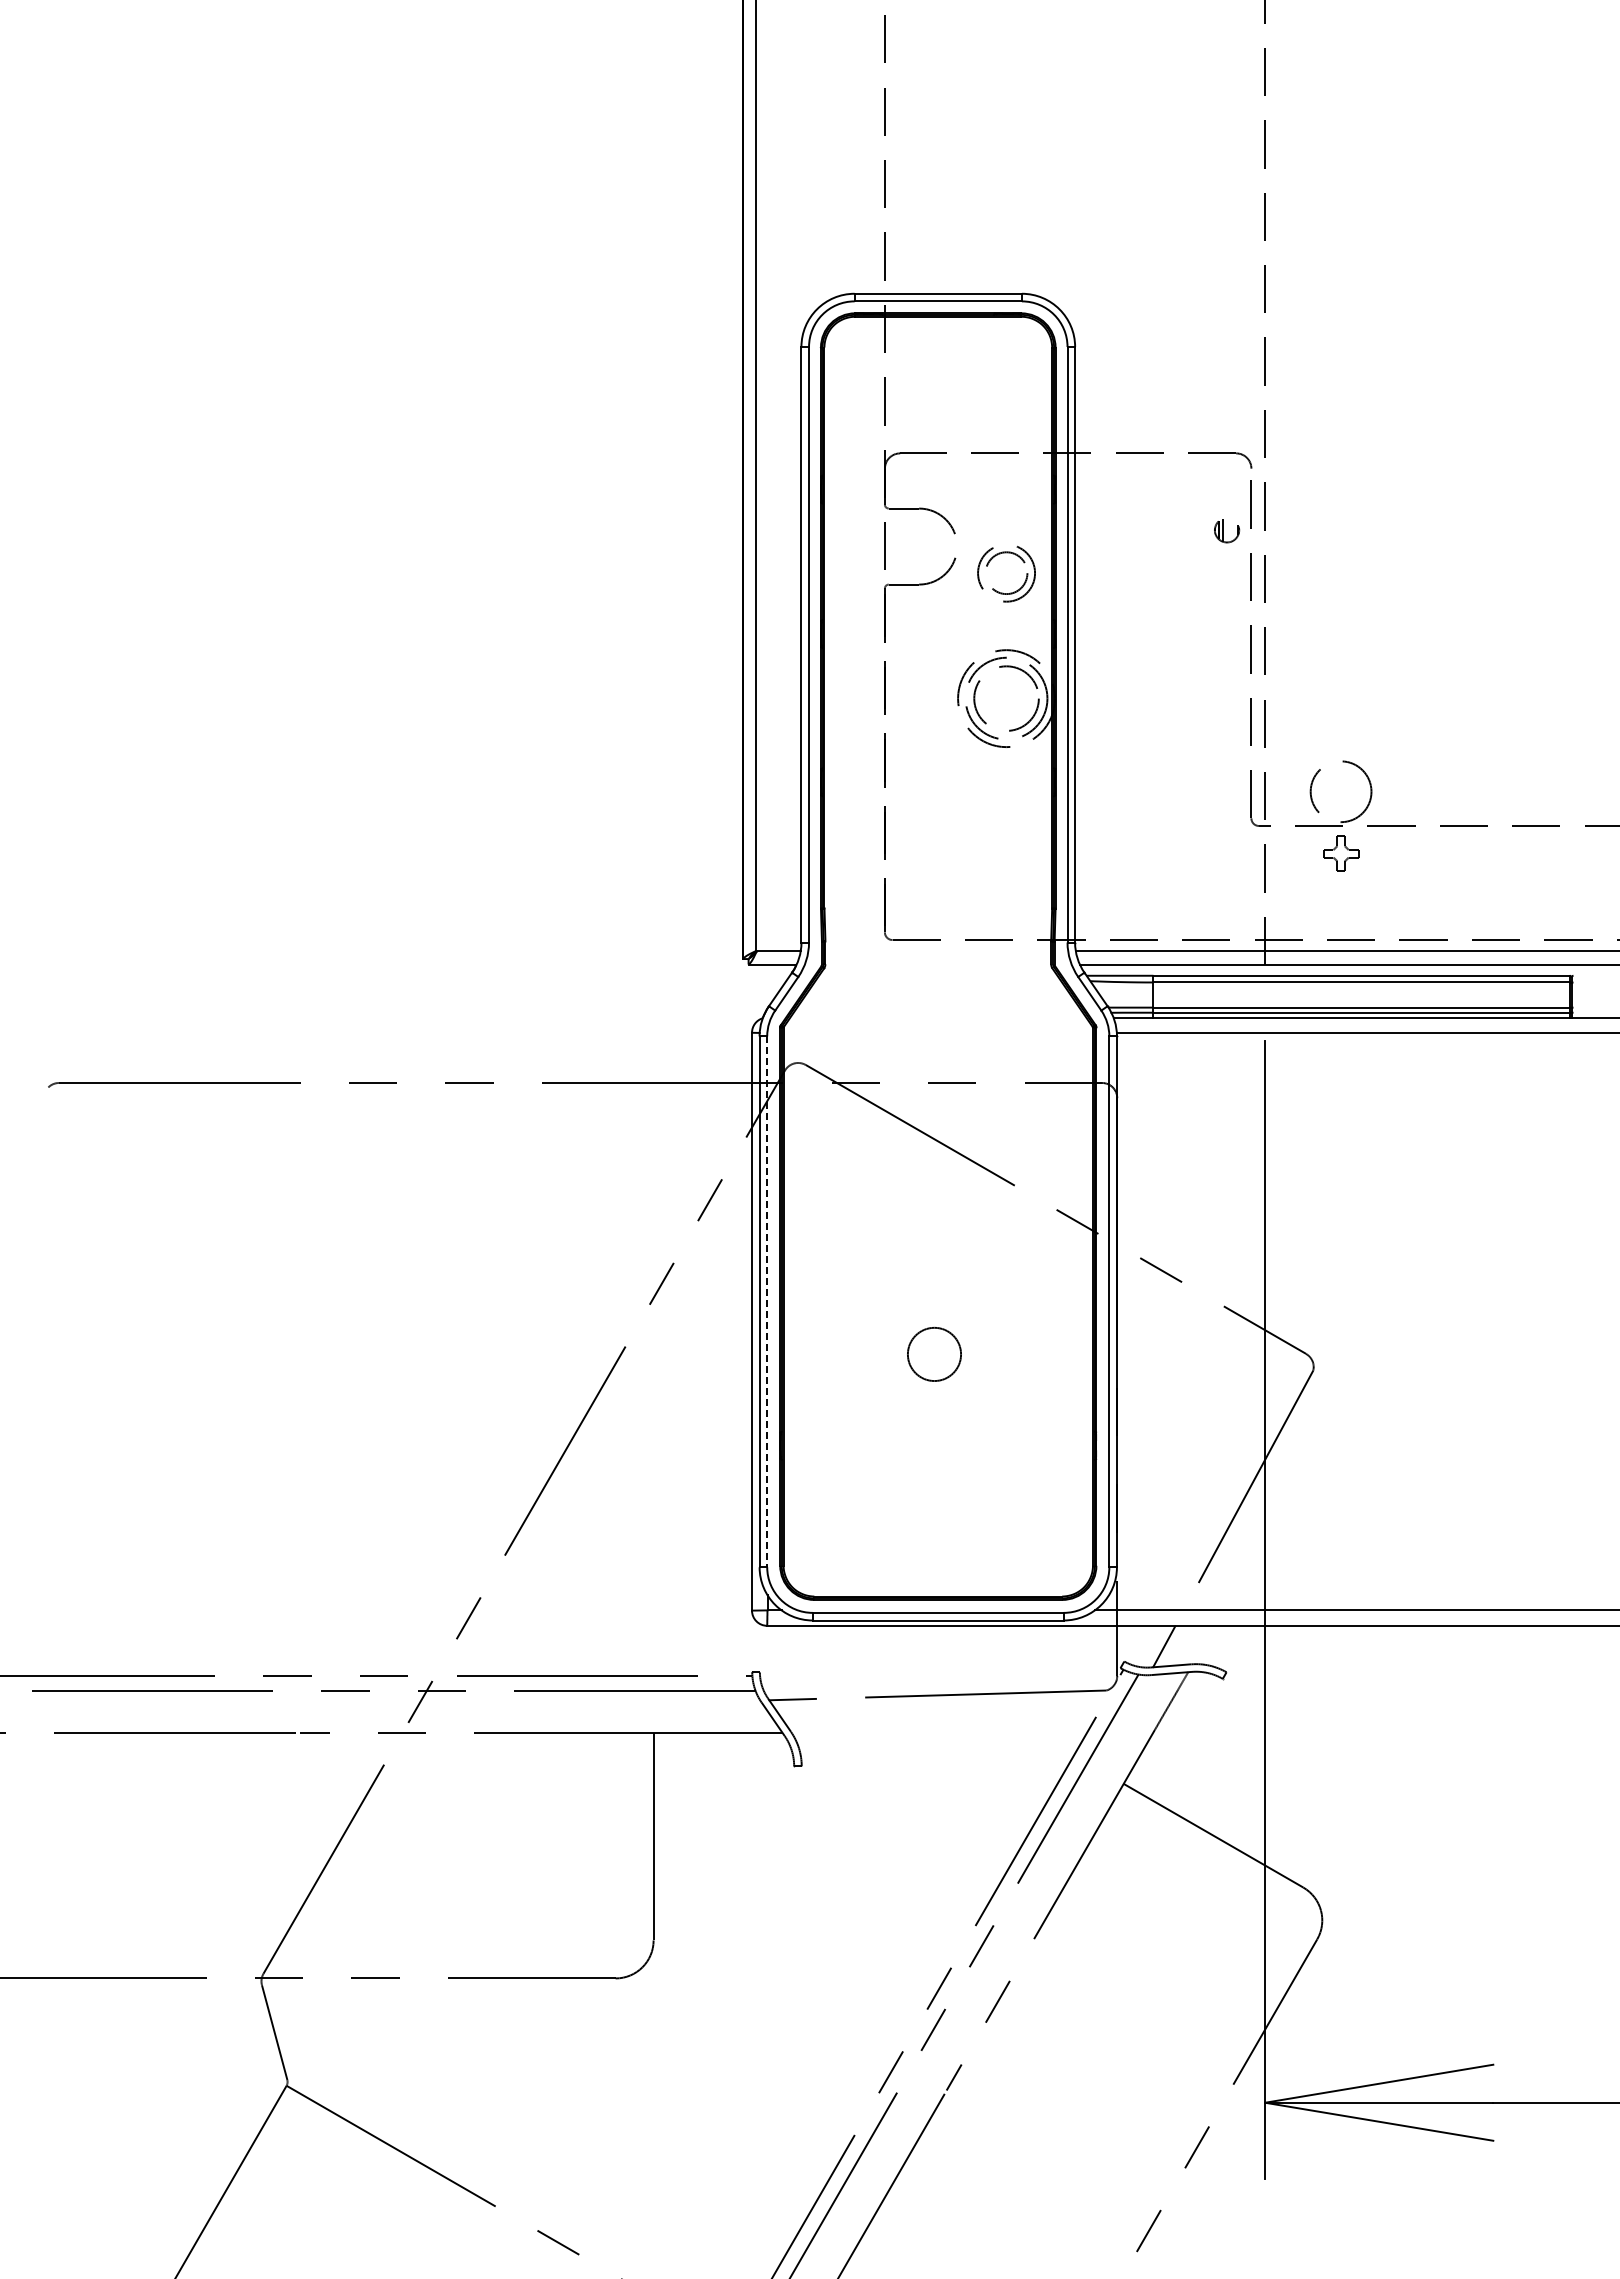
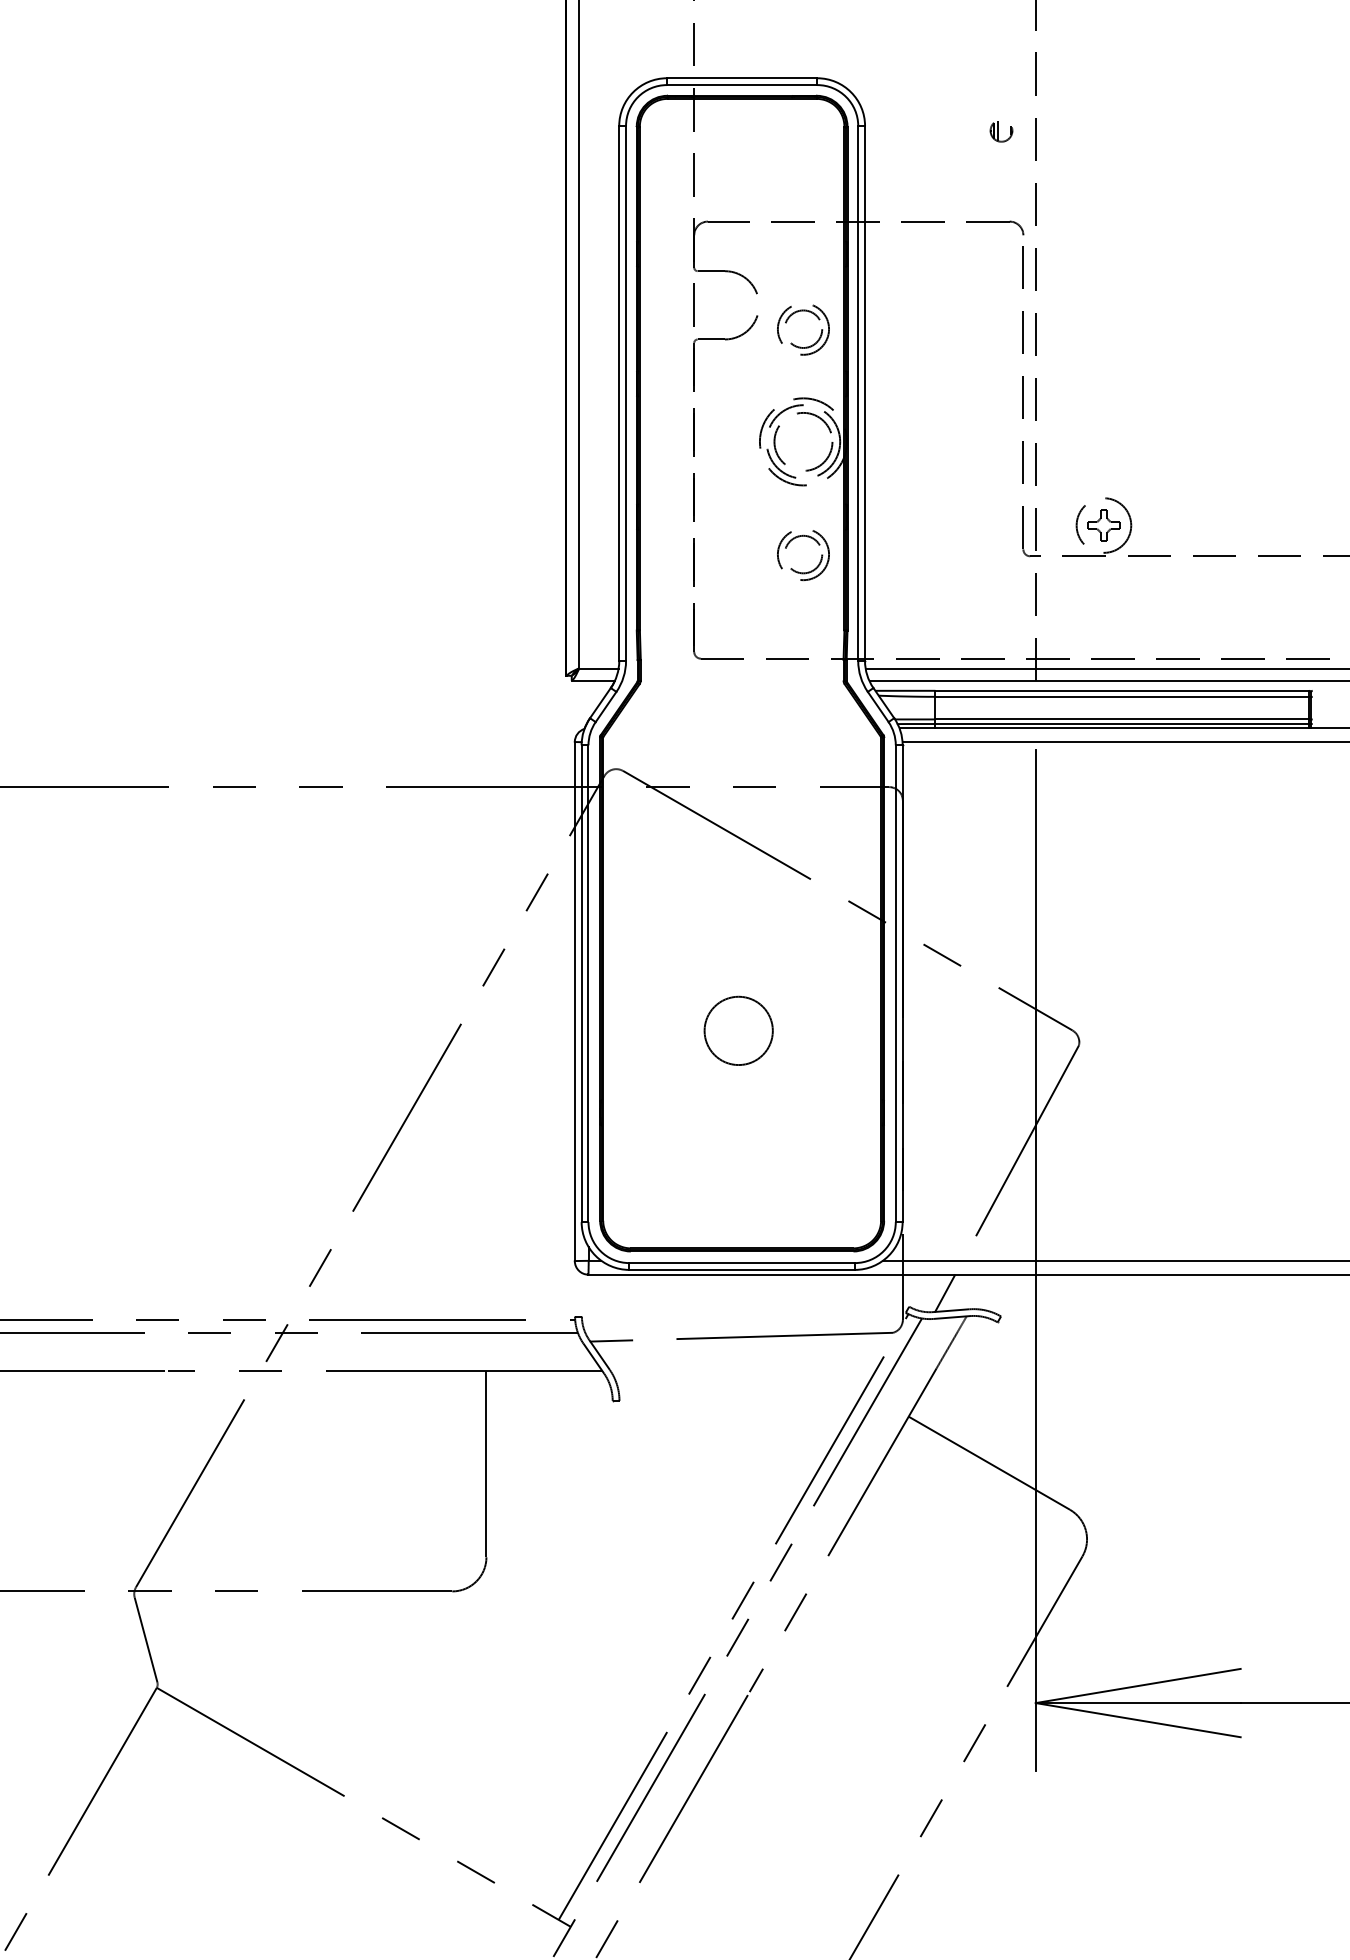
part: (1227, 531) -> (1001, 131), moved
part: (994, 839) -> (792, 568), added
part: (1341, 853) -> (1104, 525), moved
line: (767, 1302) -> (588, 984), dashed -> solid
circle: (934, 1354) -> (738, 1030), size x1.43

